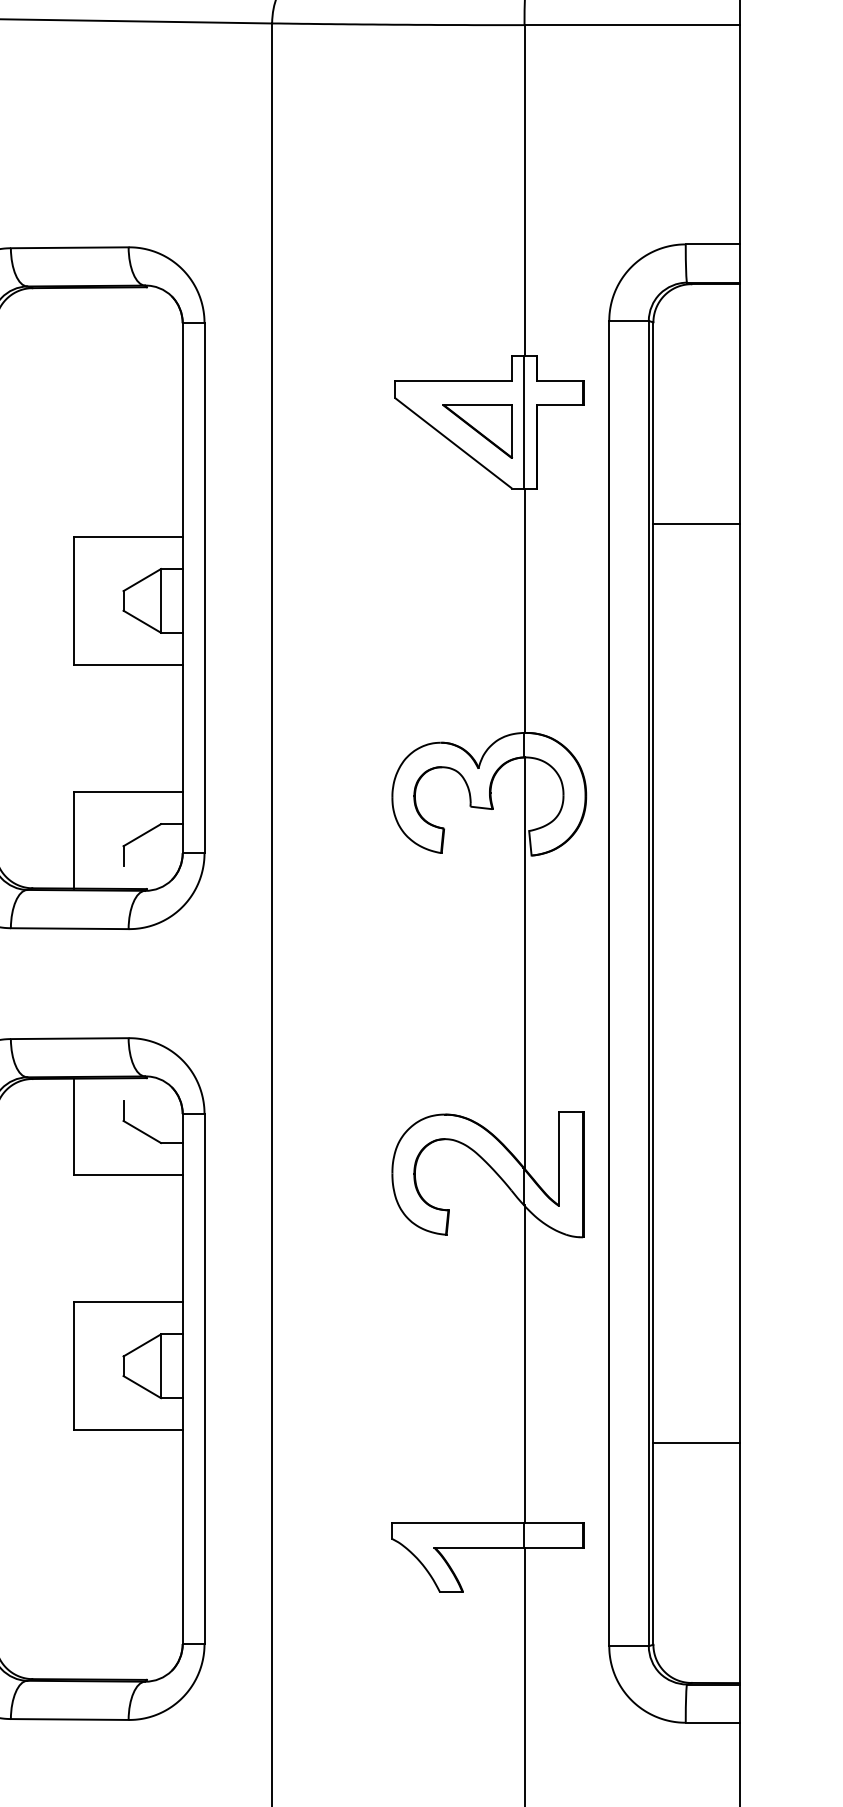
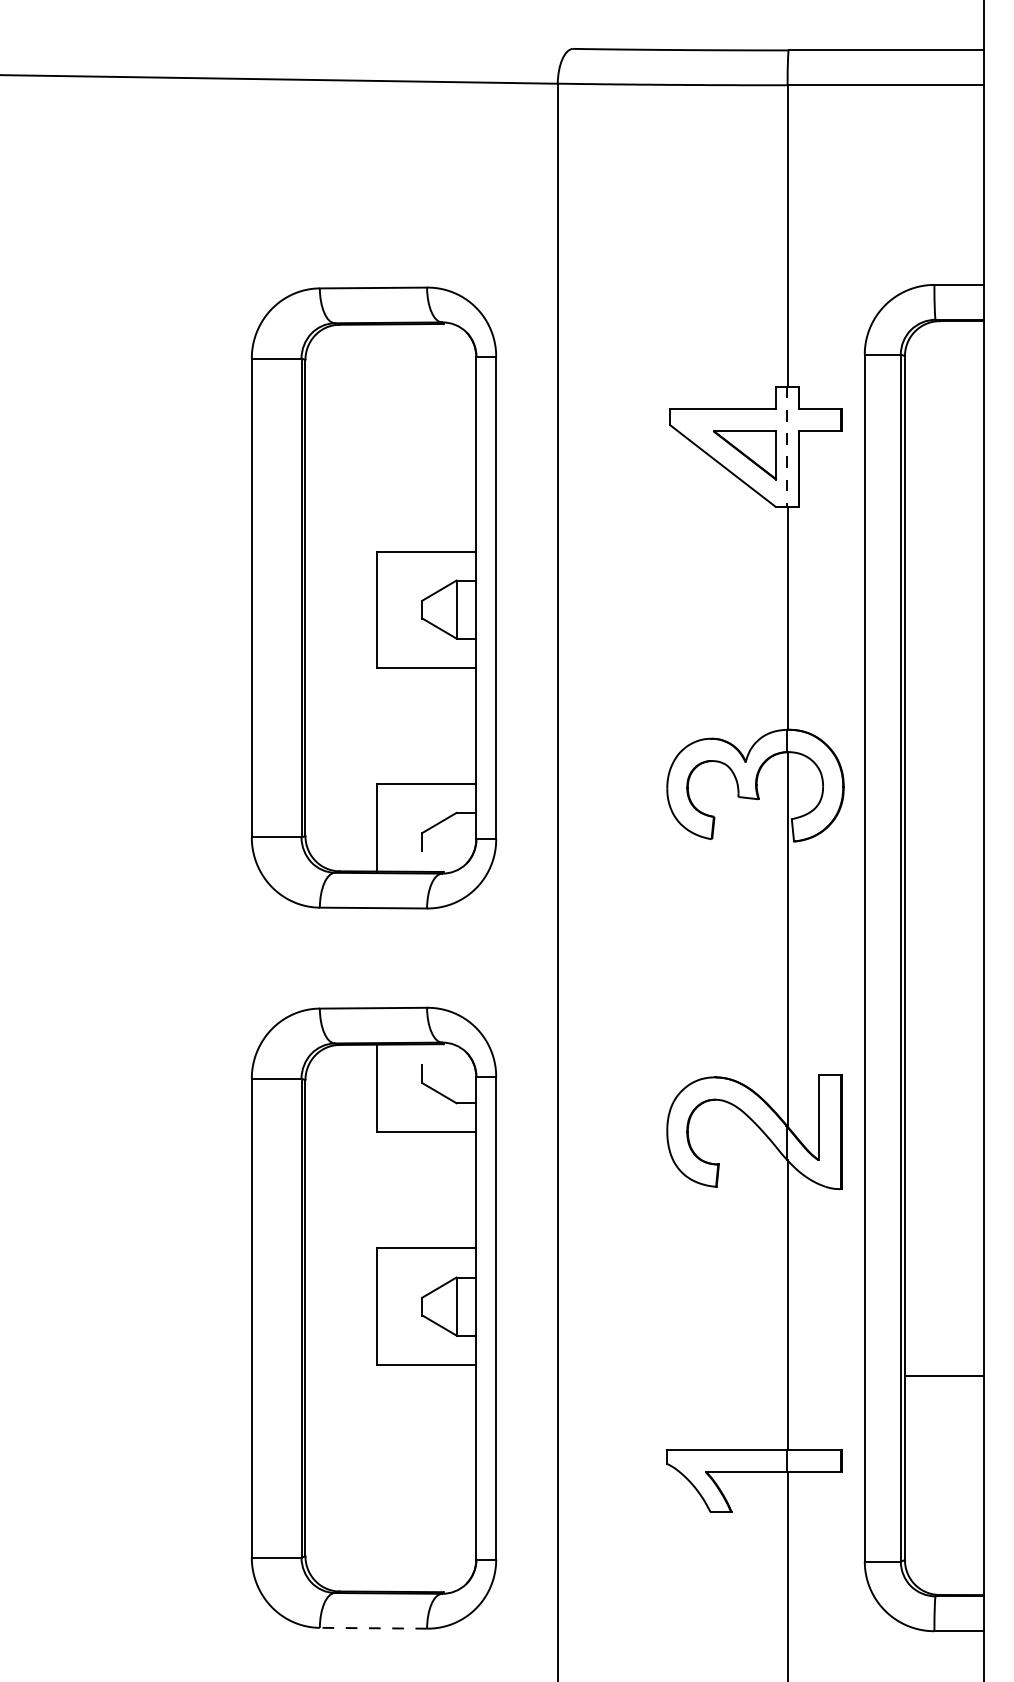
line: (524, 422) -> (787, 447), solid -> dashed
line: (695, 523) -> (943, 539), removed
line: (69, 1719) -> (373, 1628), solid -> dashed

